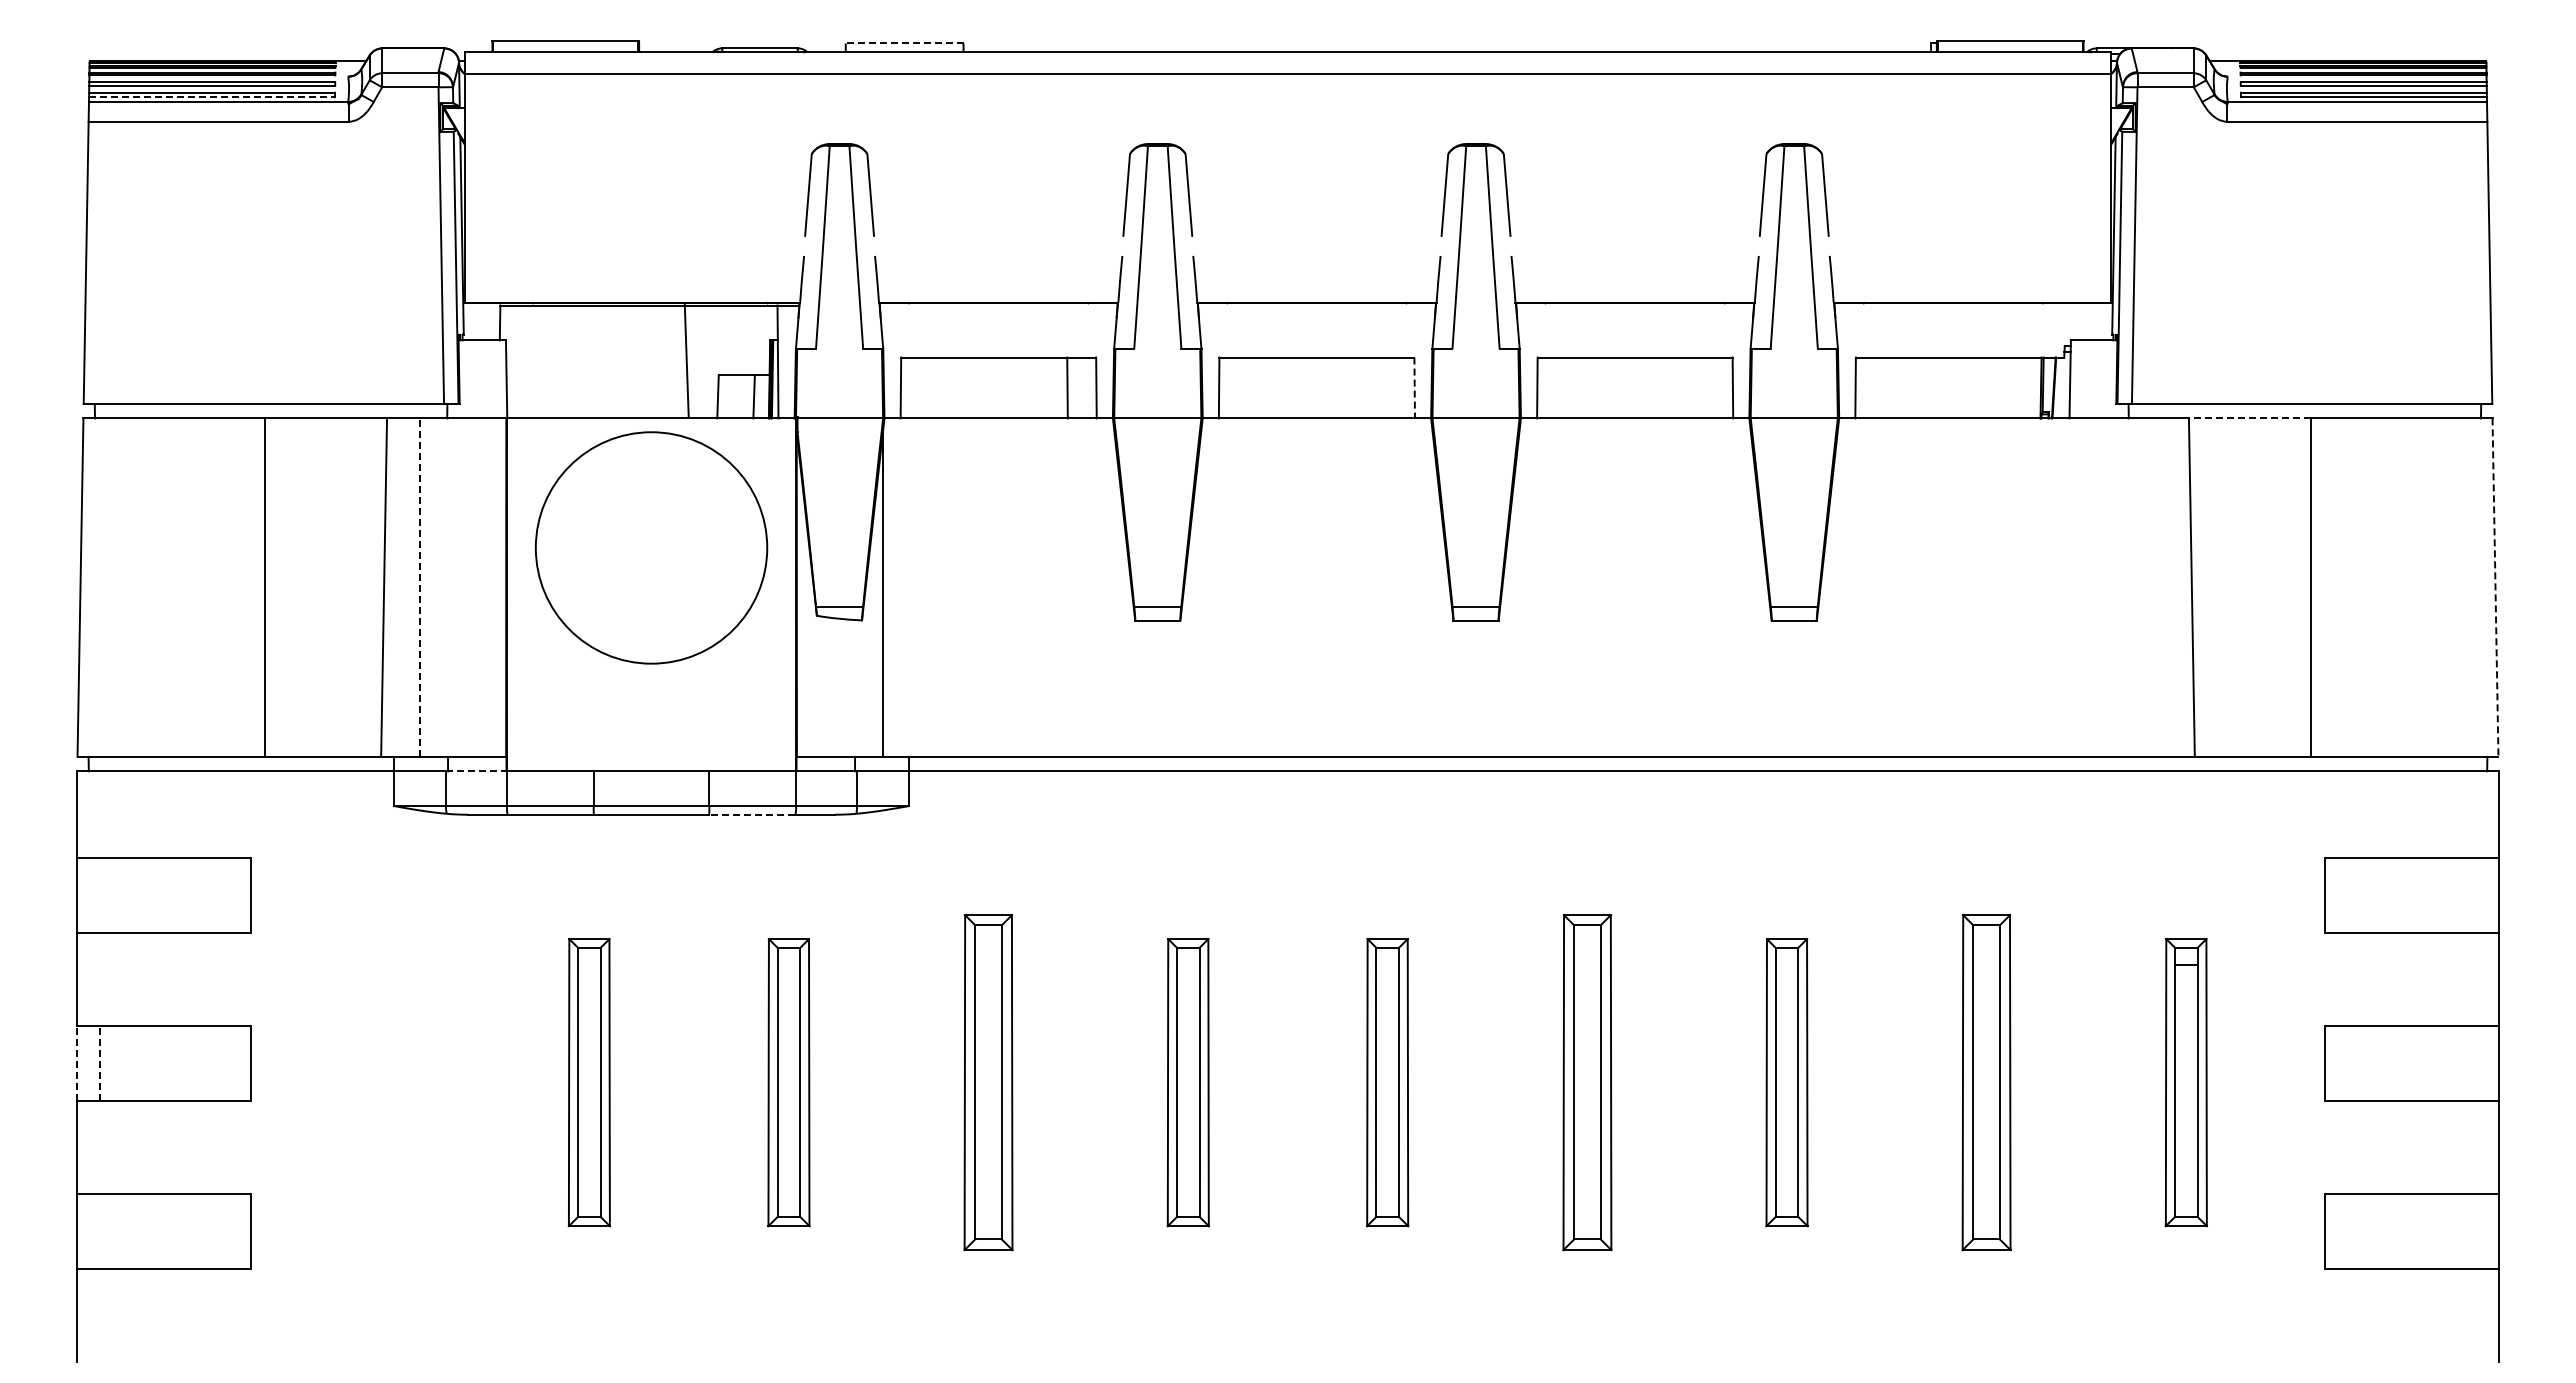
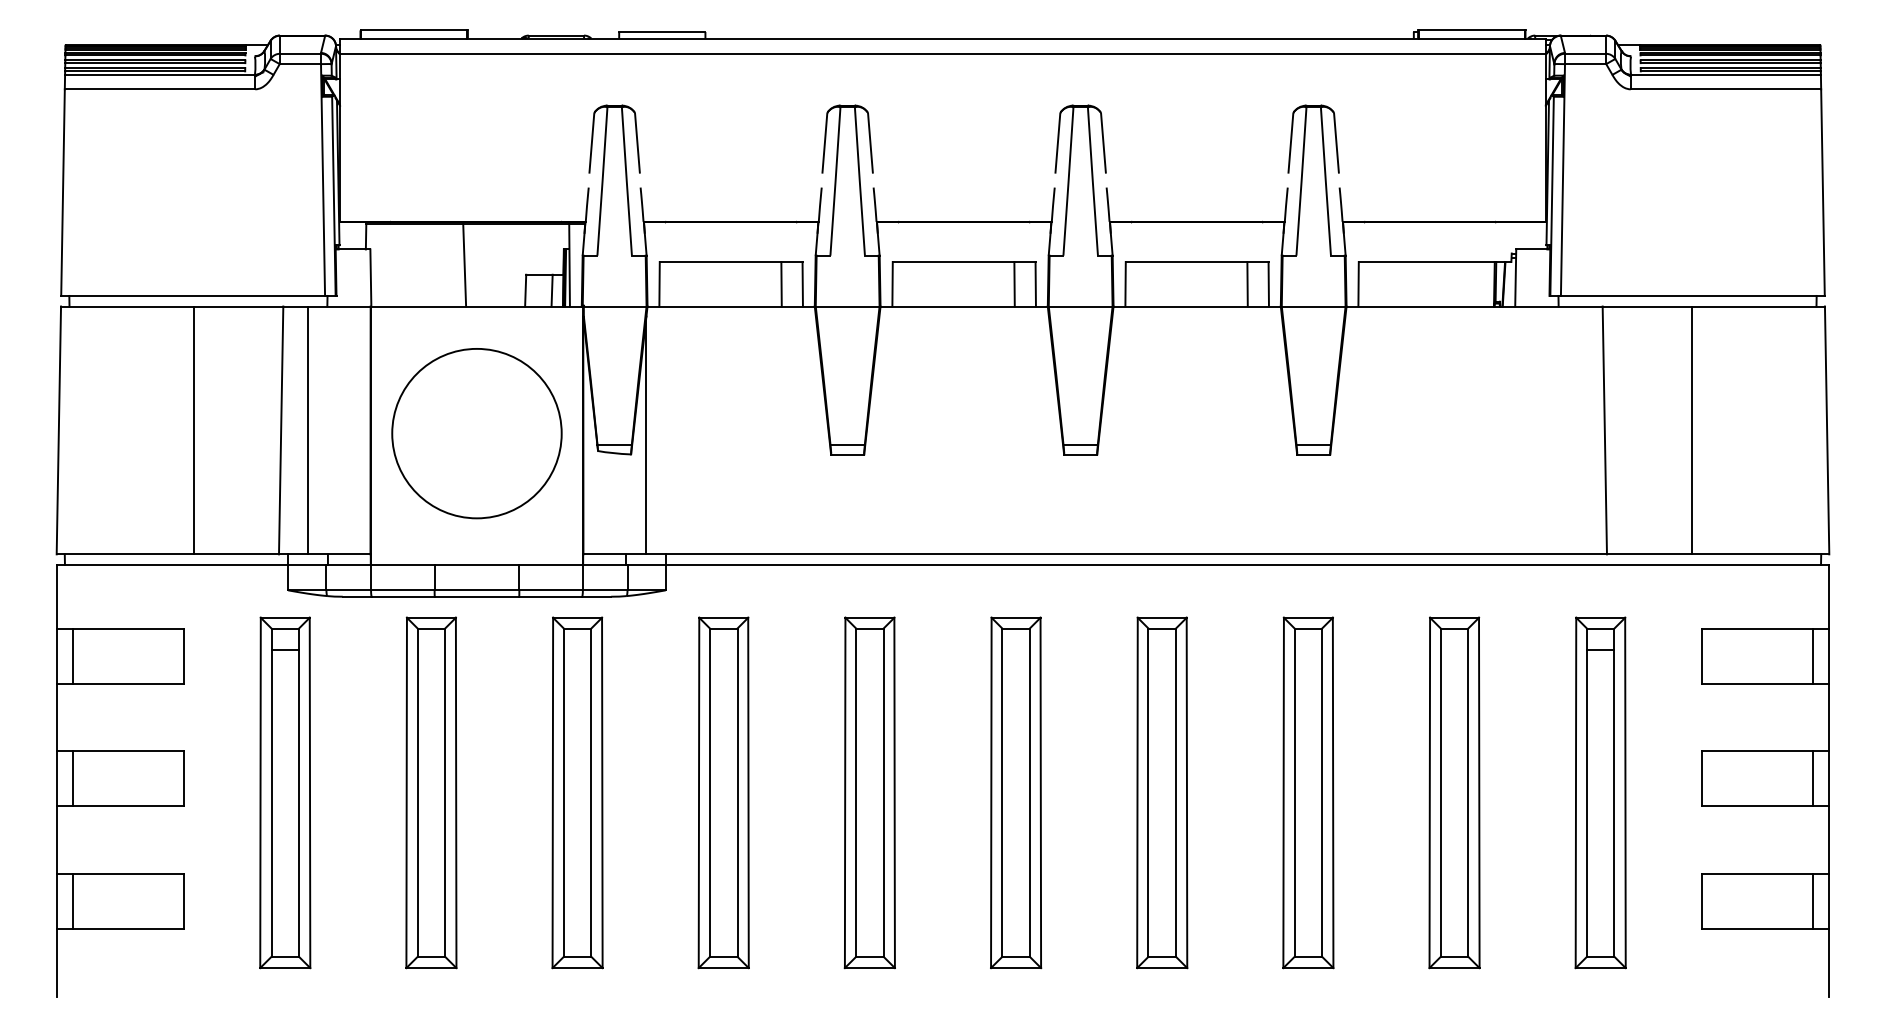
line: (904, 43) -> (662, 32), dashed -> solid
line: (212, 97) -> (155, 71), dashed -> solid
line: (686, 359) -> (464, 264), moved
line: (1385, 387) -> (1014, 283), added
line: (1703, 387) -> (1247, 283), added
line: (1414, 388) -> (1035, 284), dashed -> solid
line: (2249, 418) -> (1647, 306), dashed -> solid
circle: (651, 547) -> (476, 433), moved
line: (420, 587) -> (307, 430), dashed -> solid
line: (2495, 588) -> (1827, 431), dashed -> solid
line: (476, 771) -> (348, 565), dashed -> solid
line: (752, 814) -> (550, 596), dashed -> solid
line: (100, 895) -> (73, 655), added
line: (2475, 895) -> (1812, 655), added
line: (77, 1063) -> (56, 778), dashed -> solid
line: (100, 1063) -> (73, 778), dashed -> solid
line: (2475, 1063) -> (1812, 778), added
part: (389, 1082) -> (285, 792), added
part: (589, 1082) -> (431, 792), size x1.67
part: (788, 1082) -> (577, 792), size x1.67
part: (988, 1082) -> (723, 792), size x1.43
part: (1188, 1082) -> (870, 792), size x1.67
part: (1387, 1082) -> (1015, 792), size x1.67
part: (1587, 1082) -> (1162, 792), size x1.43
part: (1786, 1082) -> (1308, 792), size x1.67
part: (1986, 1082) -> (1454, 792), size x1.43
part: (2186, 1082) -> (1600, 792), size x1.67
line: (100, 1230) -> (73, 901), added
line: (2475, 1230) -> (1812, 901), added

